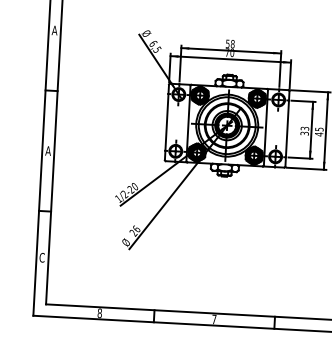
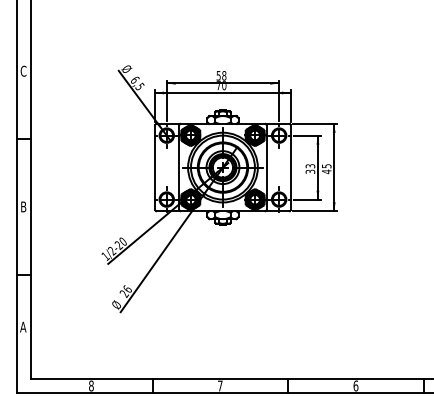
text: (54, 29) -> (23, 70), A -> C
text: (48, 150) -> (23, 206), A -> B
text: (42, 257) -> (23, 326), C -> A

